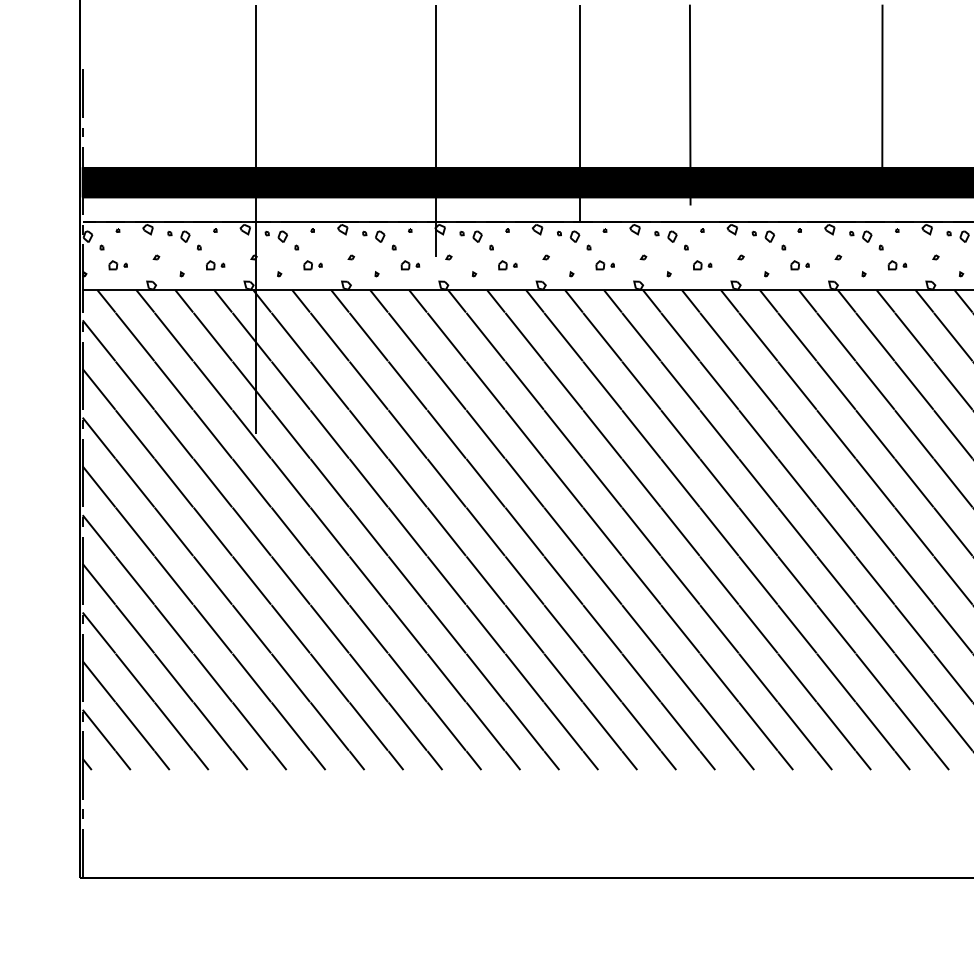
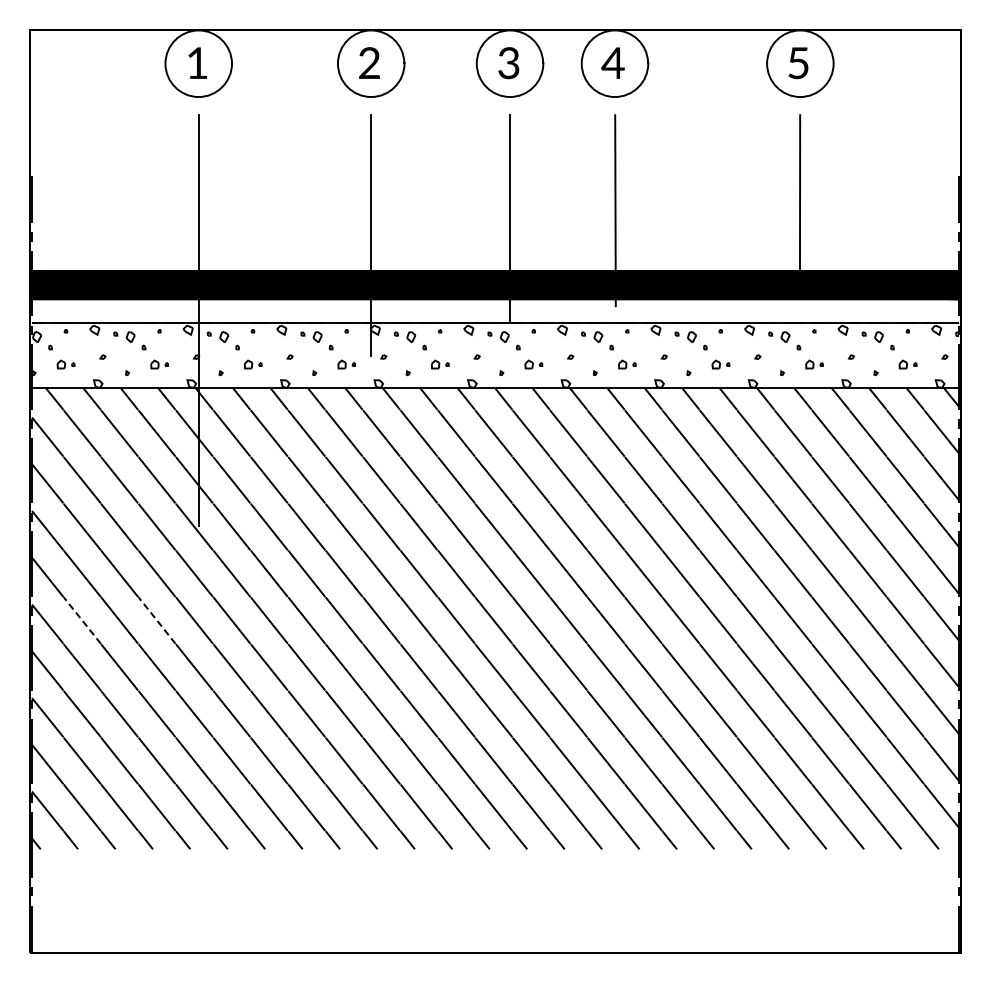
line: (135, 531) -> (82, 620), solid -> dashed
line: (213, 531) -> (157, 620), solid -> dashed

